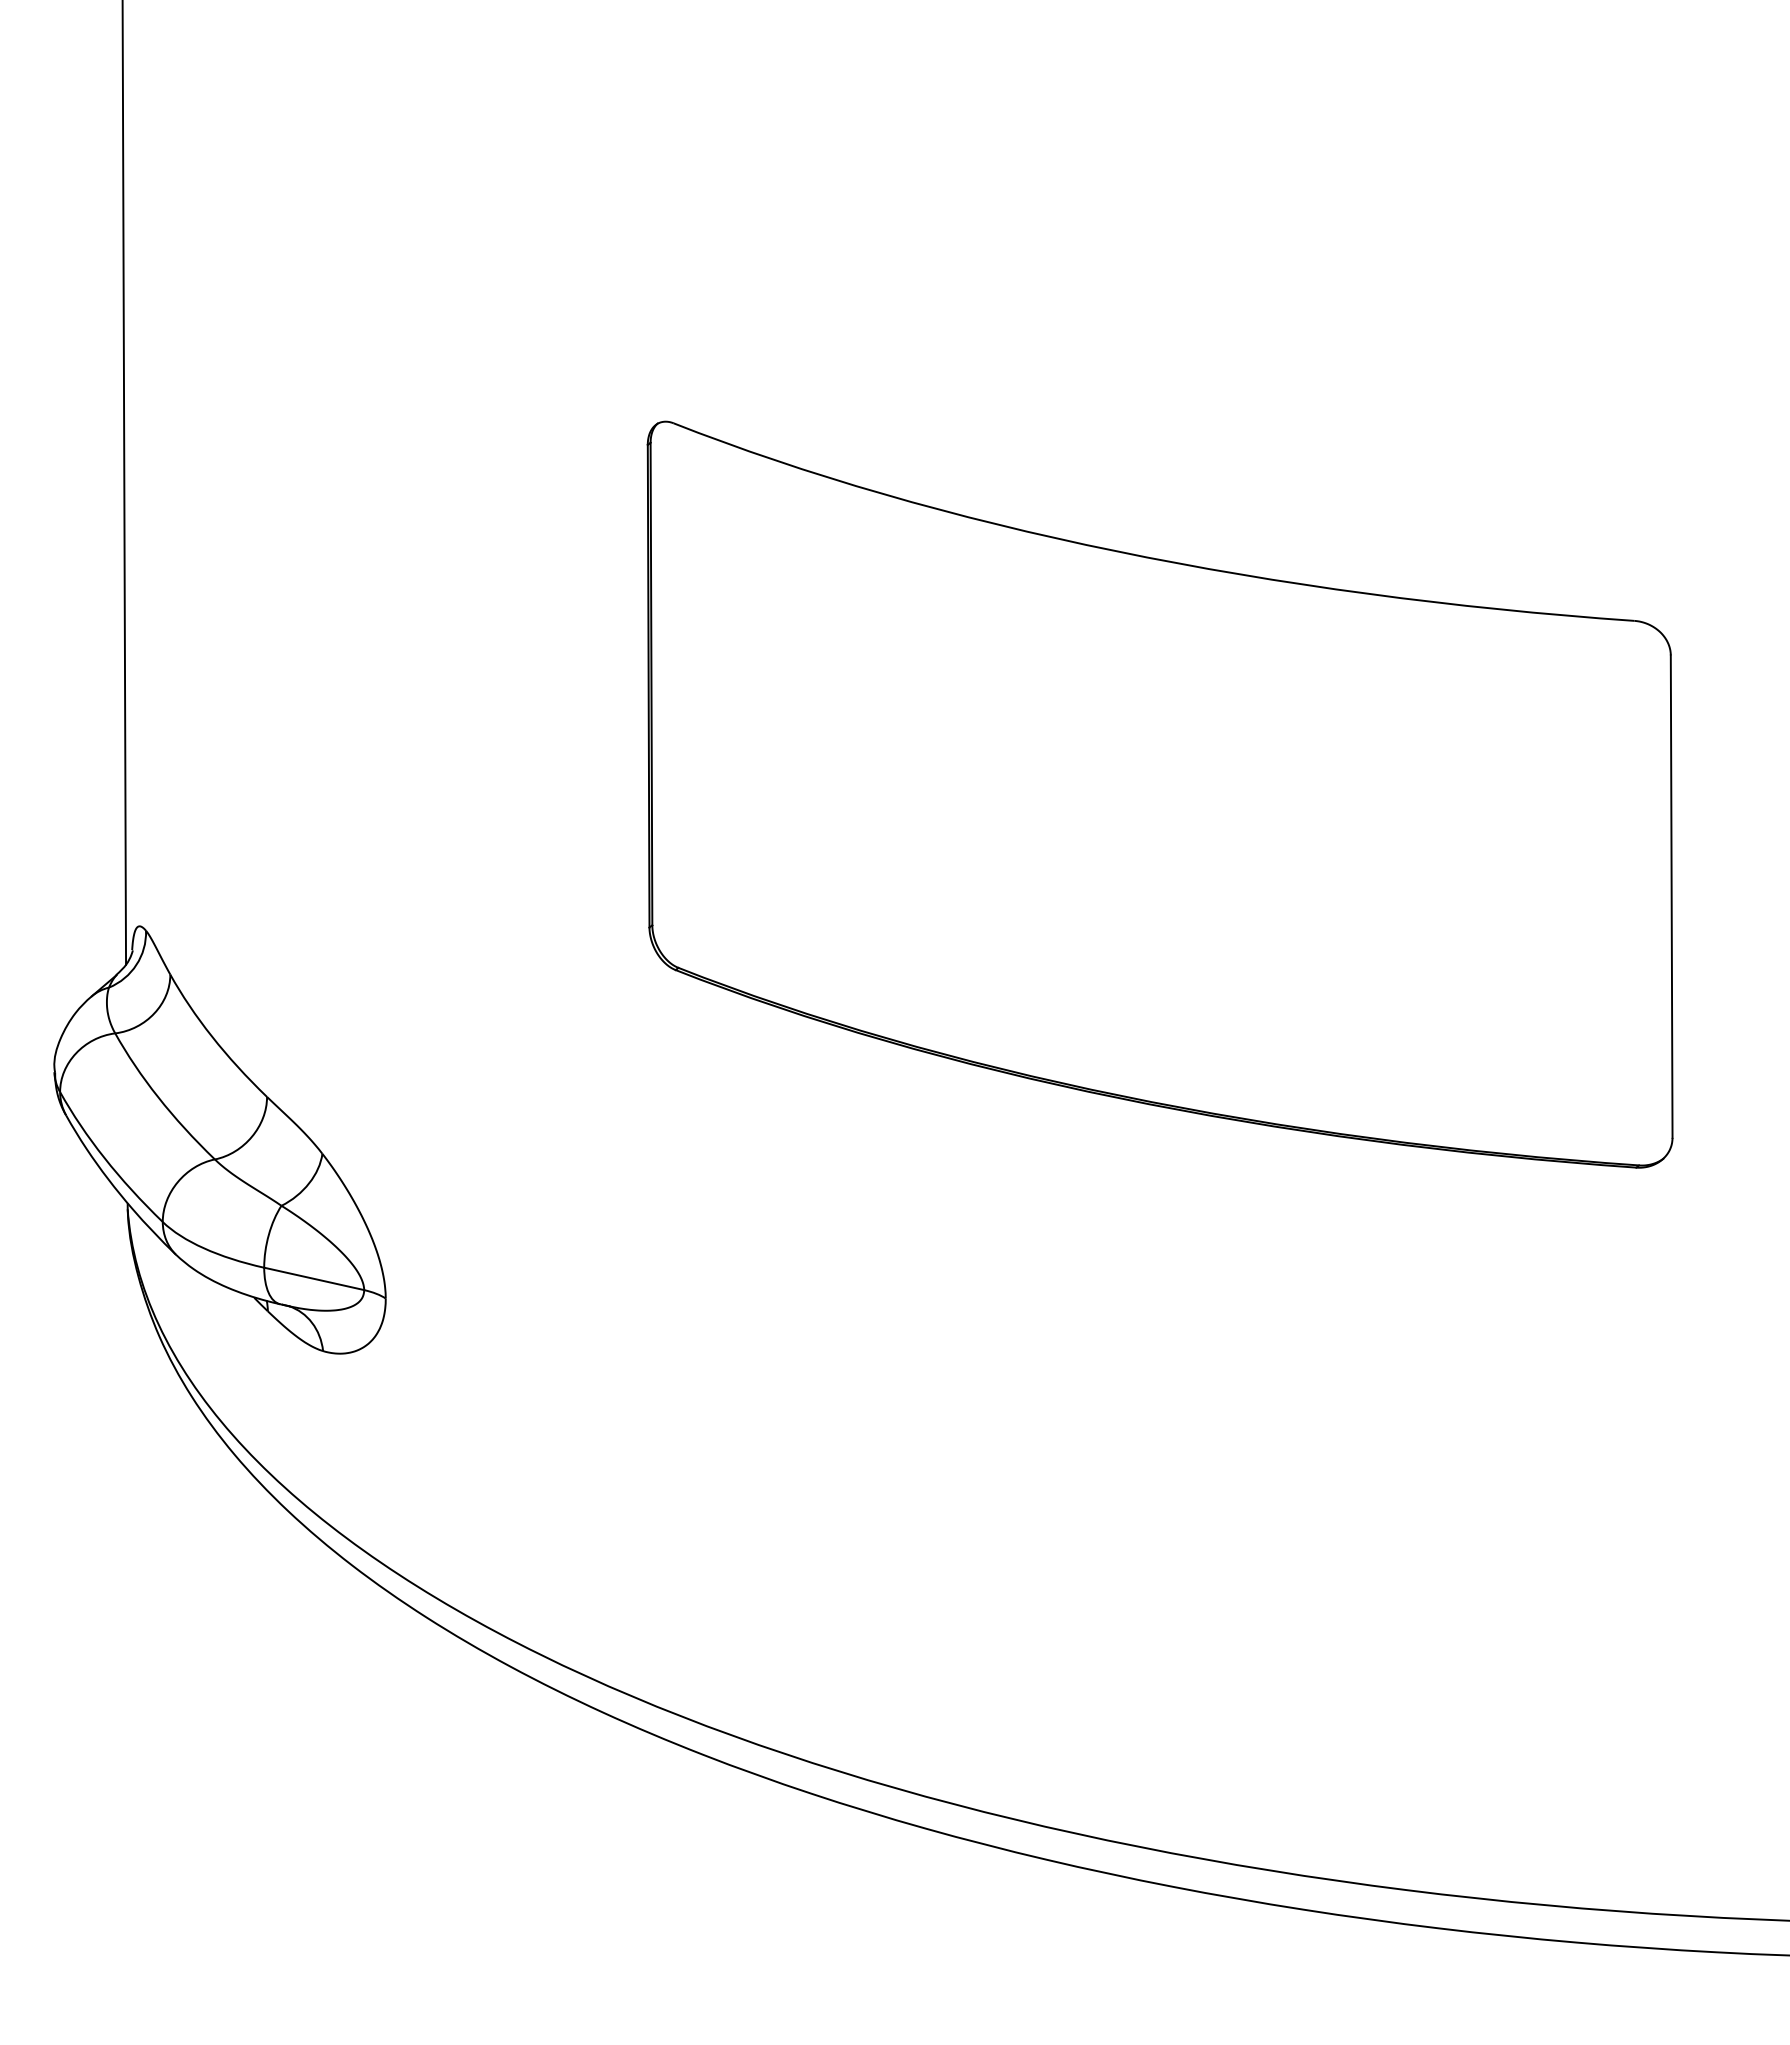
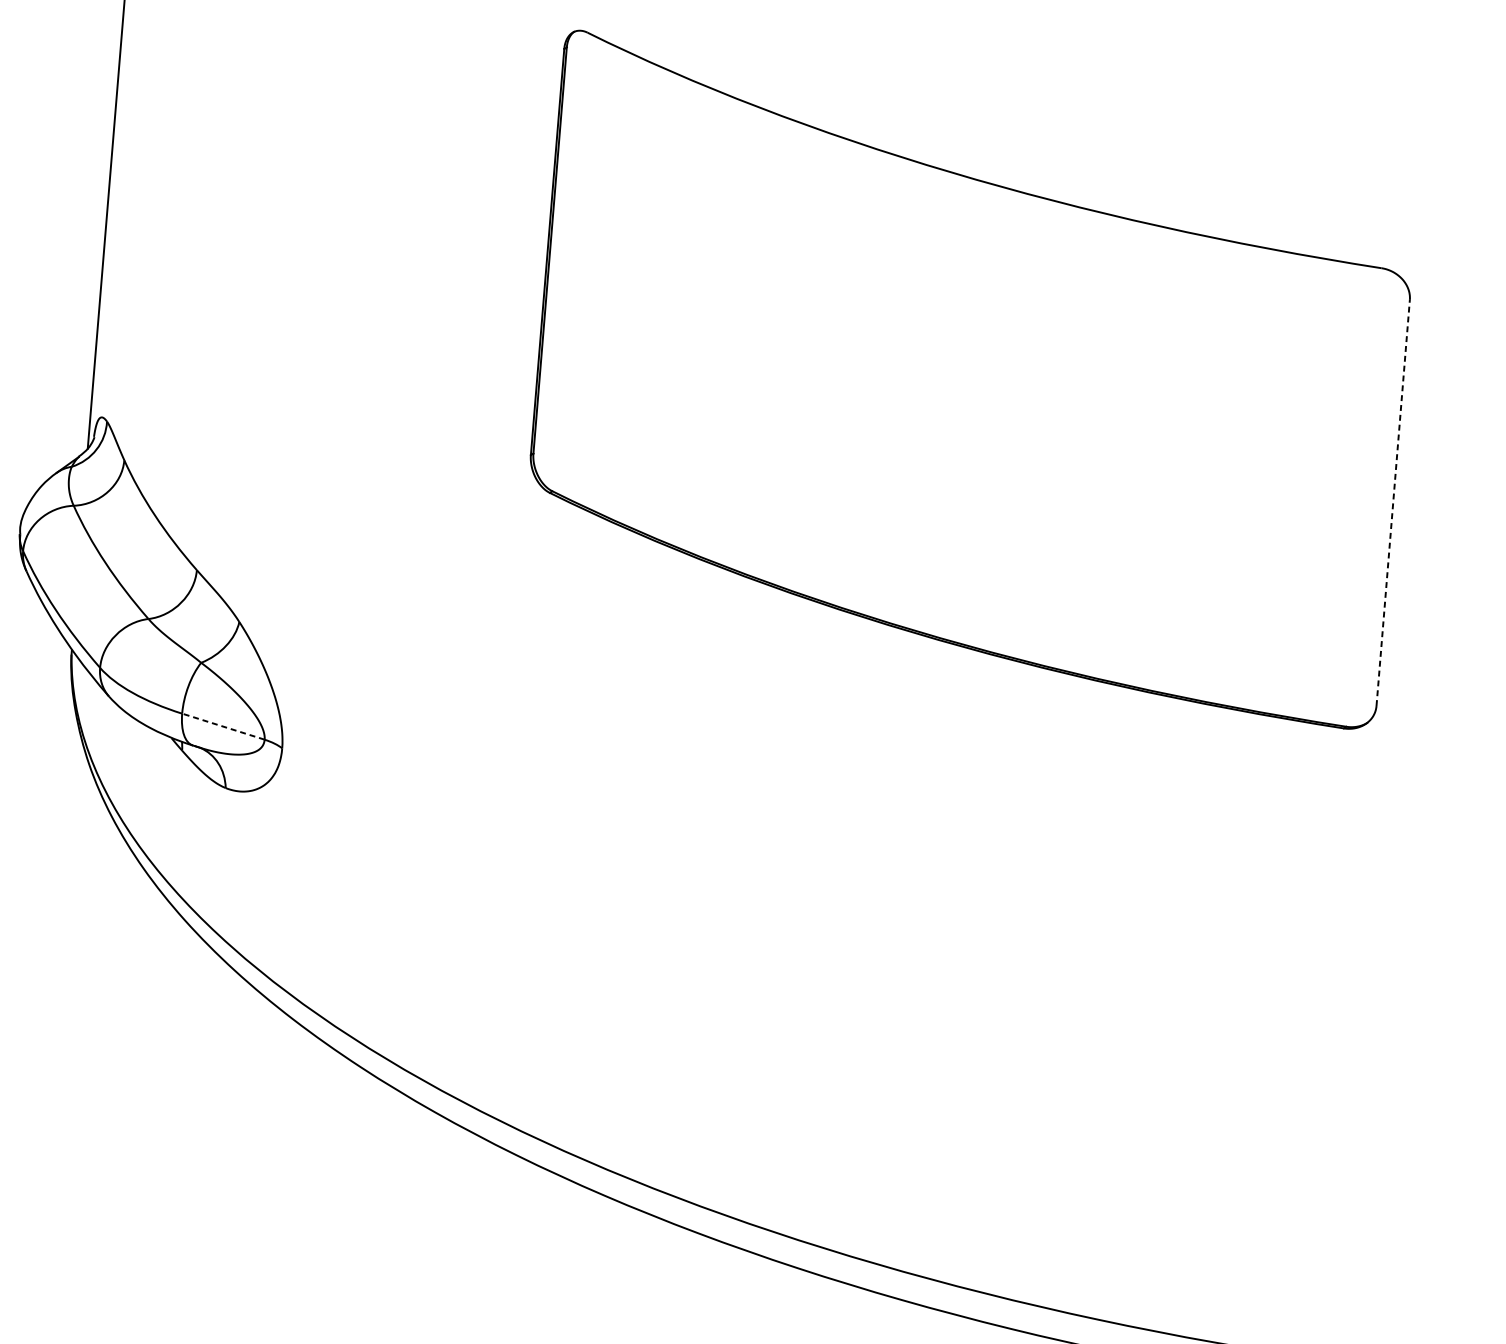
line: (1671, 896) -> (1393, 502), solid -> dashed
line: (313, 1278) -> (222, 726), solid -> dashed

